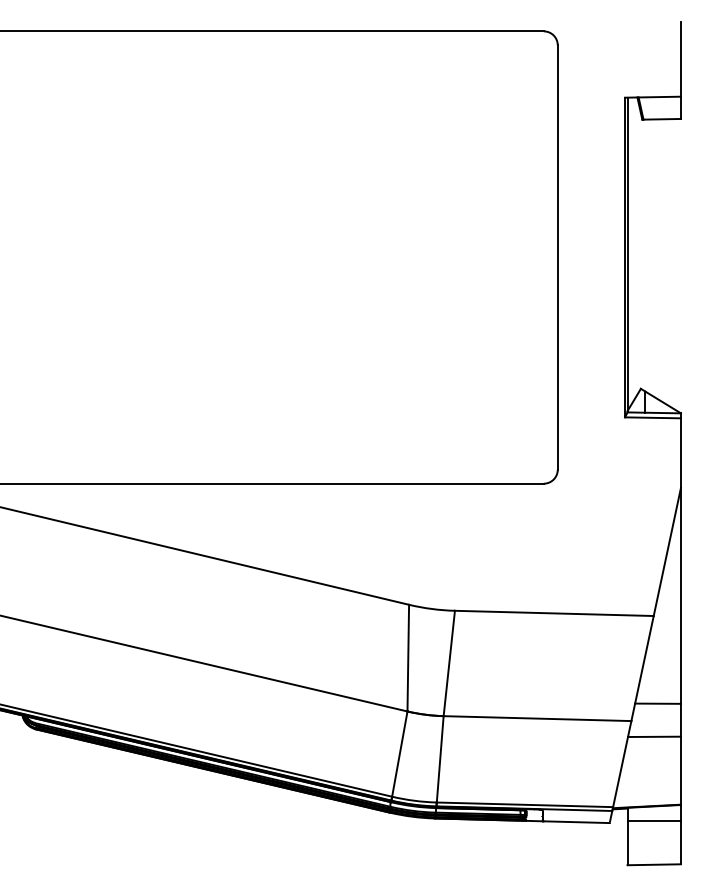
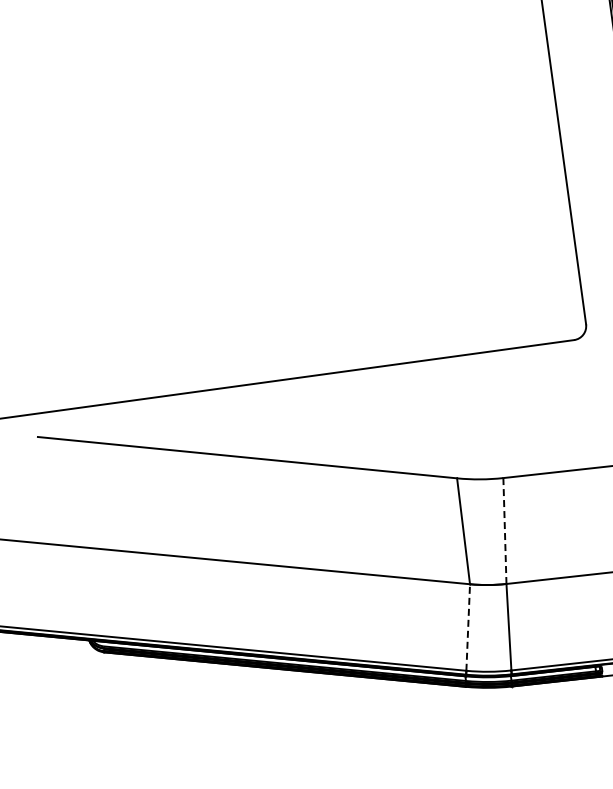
line: (449, 663) -> (505, 531), solid -> dashed
line: (399, 753) -> (467, 626), solid -> dashed

